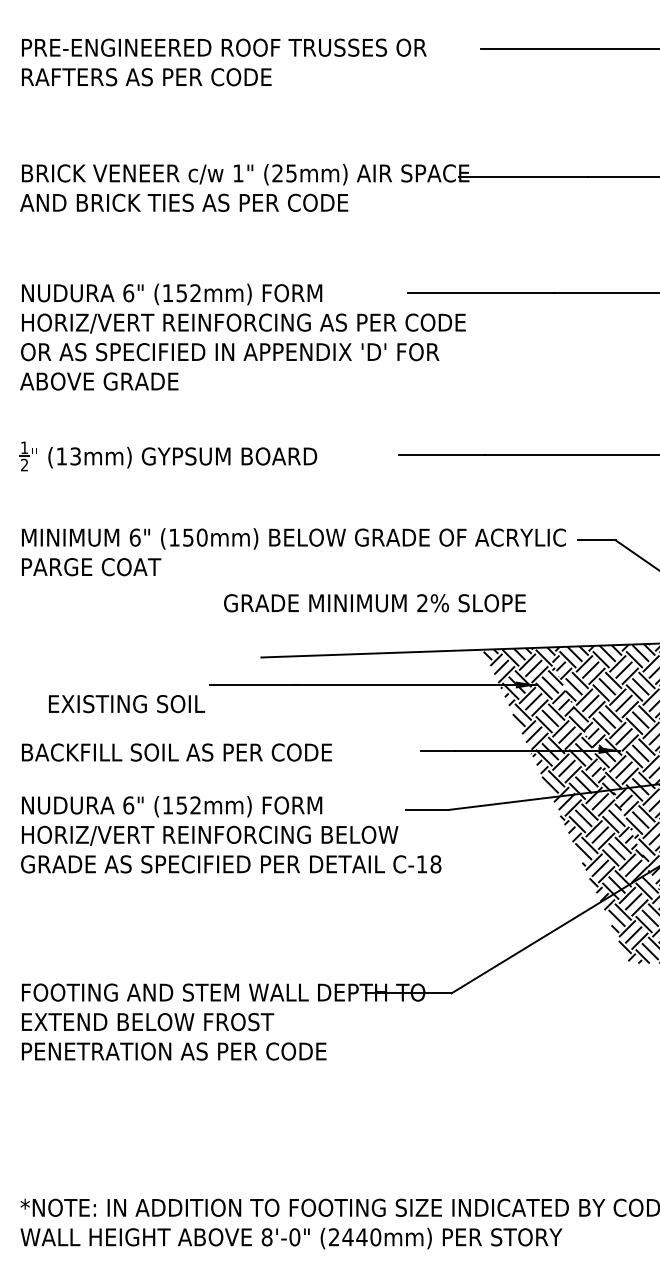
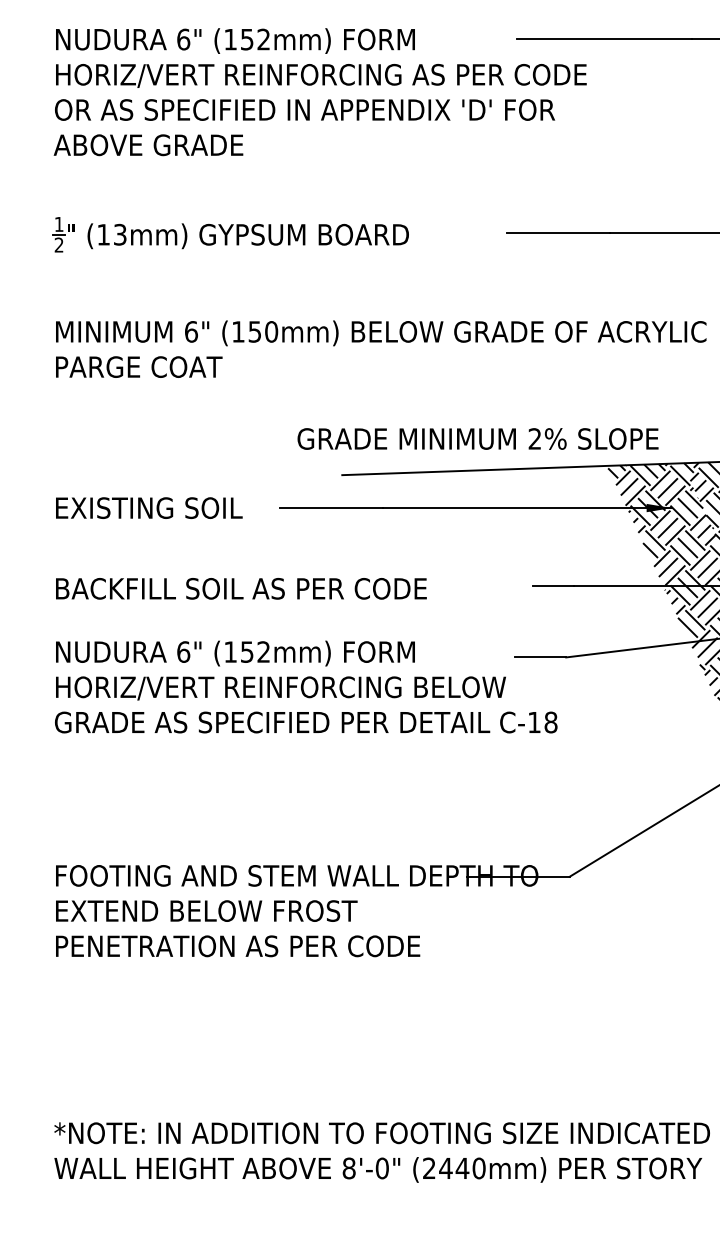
text: (374, 603) -> (477, 439), moved
text: (126, 704) -> (148, 508), moved

